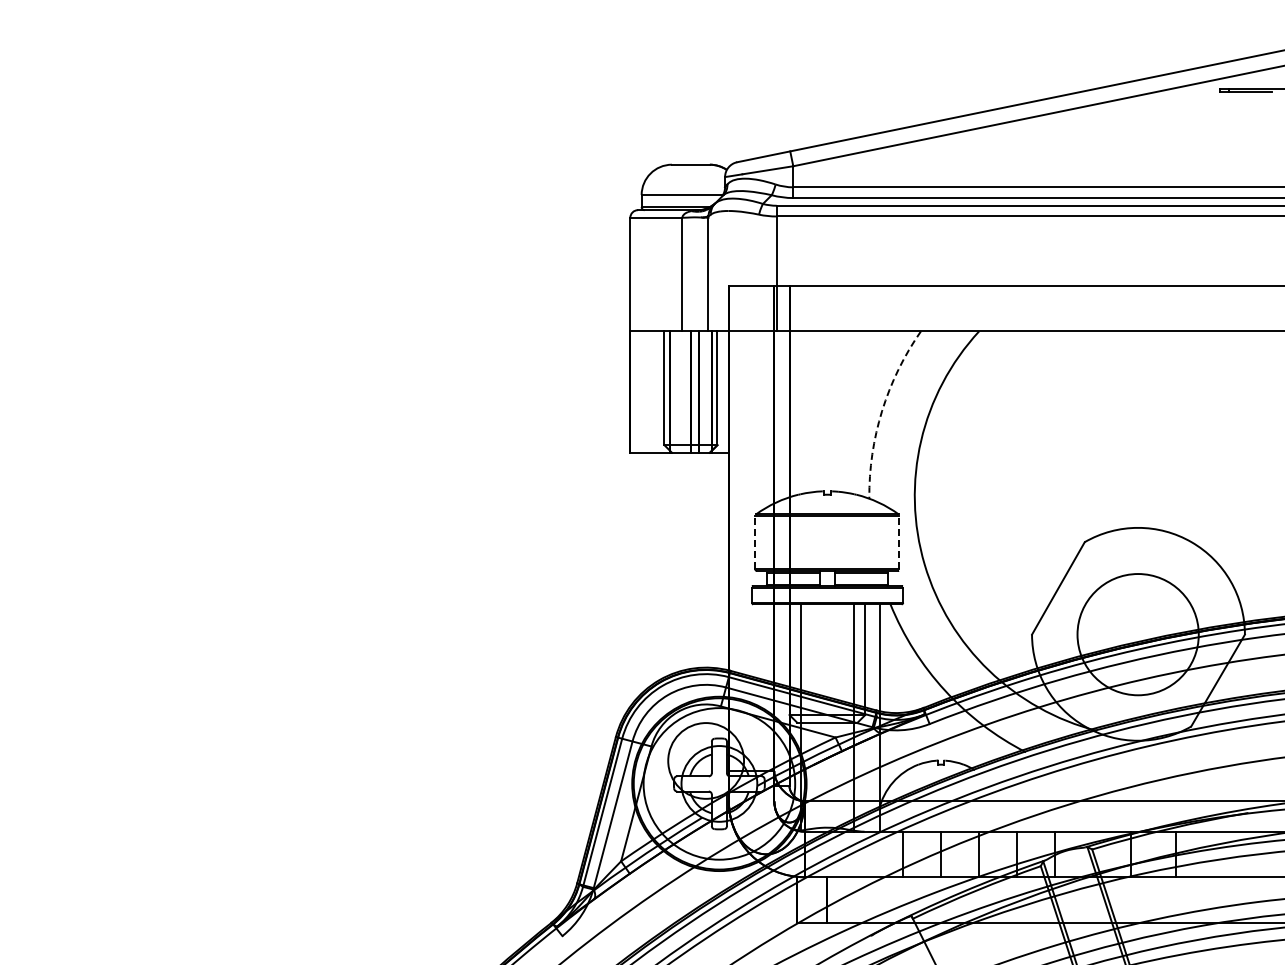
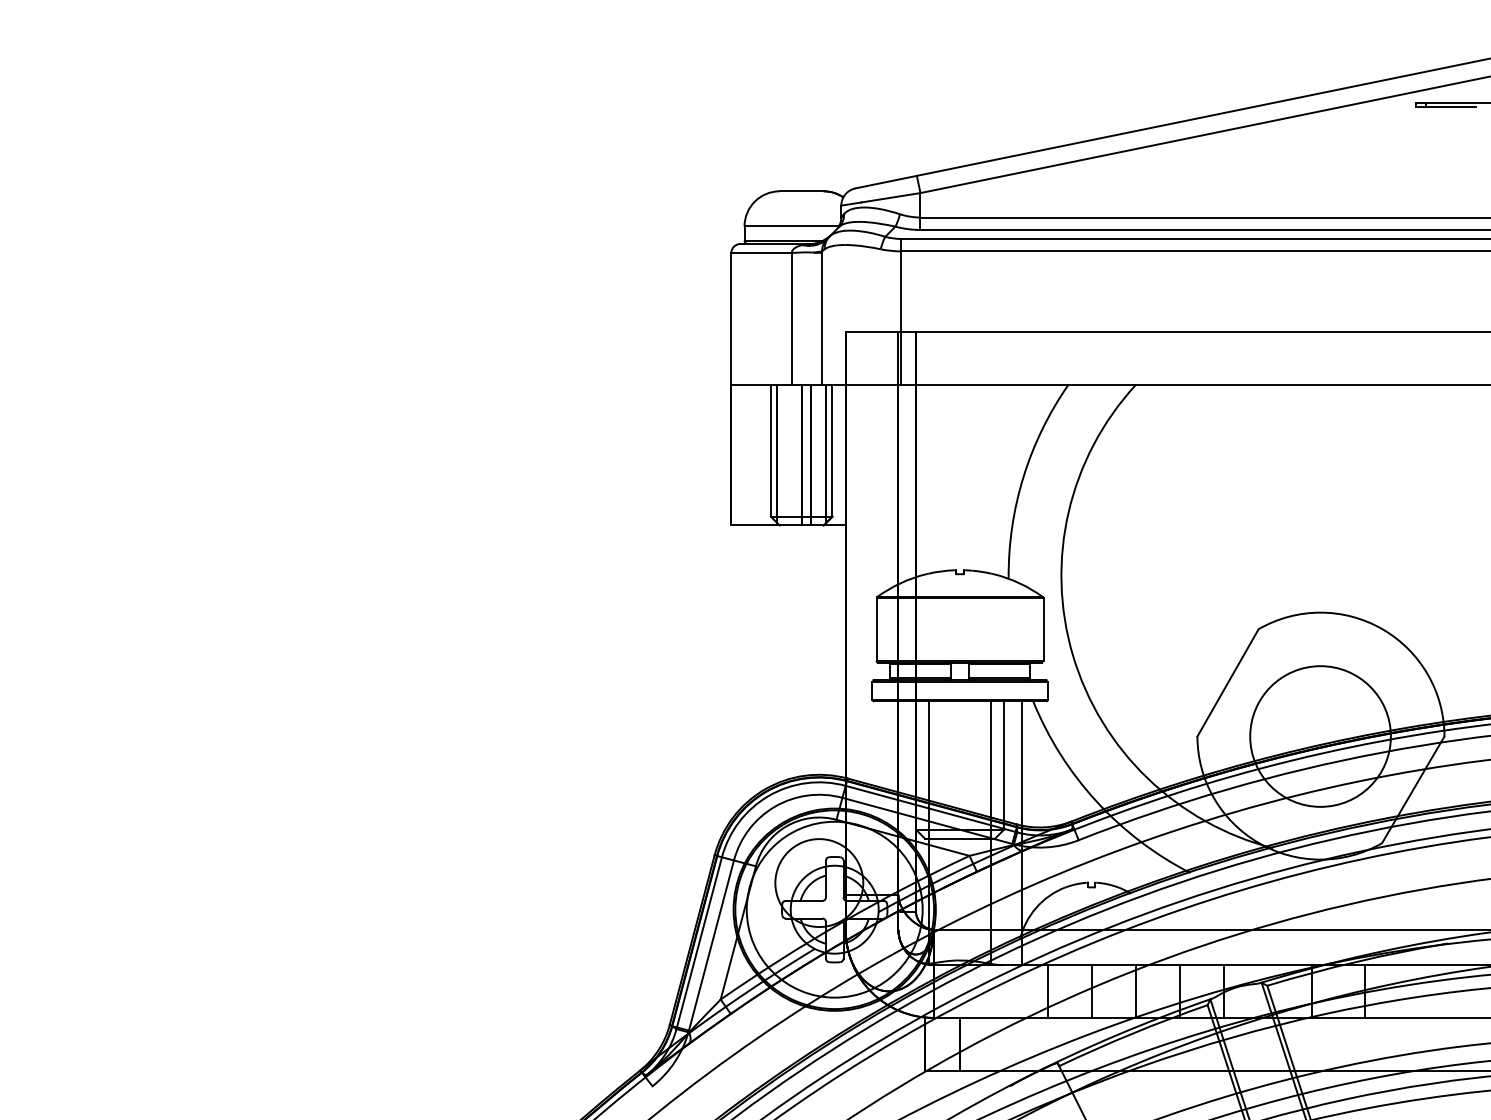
arc: (882, 411) -> (1023, 477), dashed -> solid
line: (755, 542) -> (876, 629), dashed -> solid
line: (899, 542) -> (1043, 629), dashed -> solid

